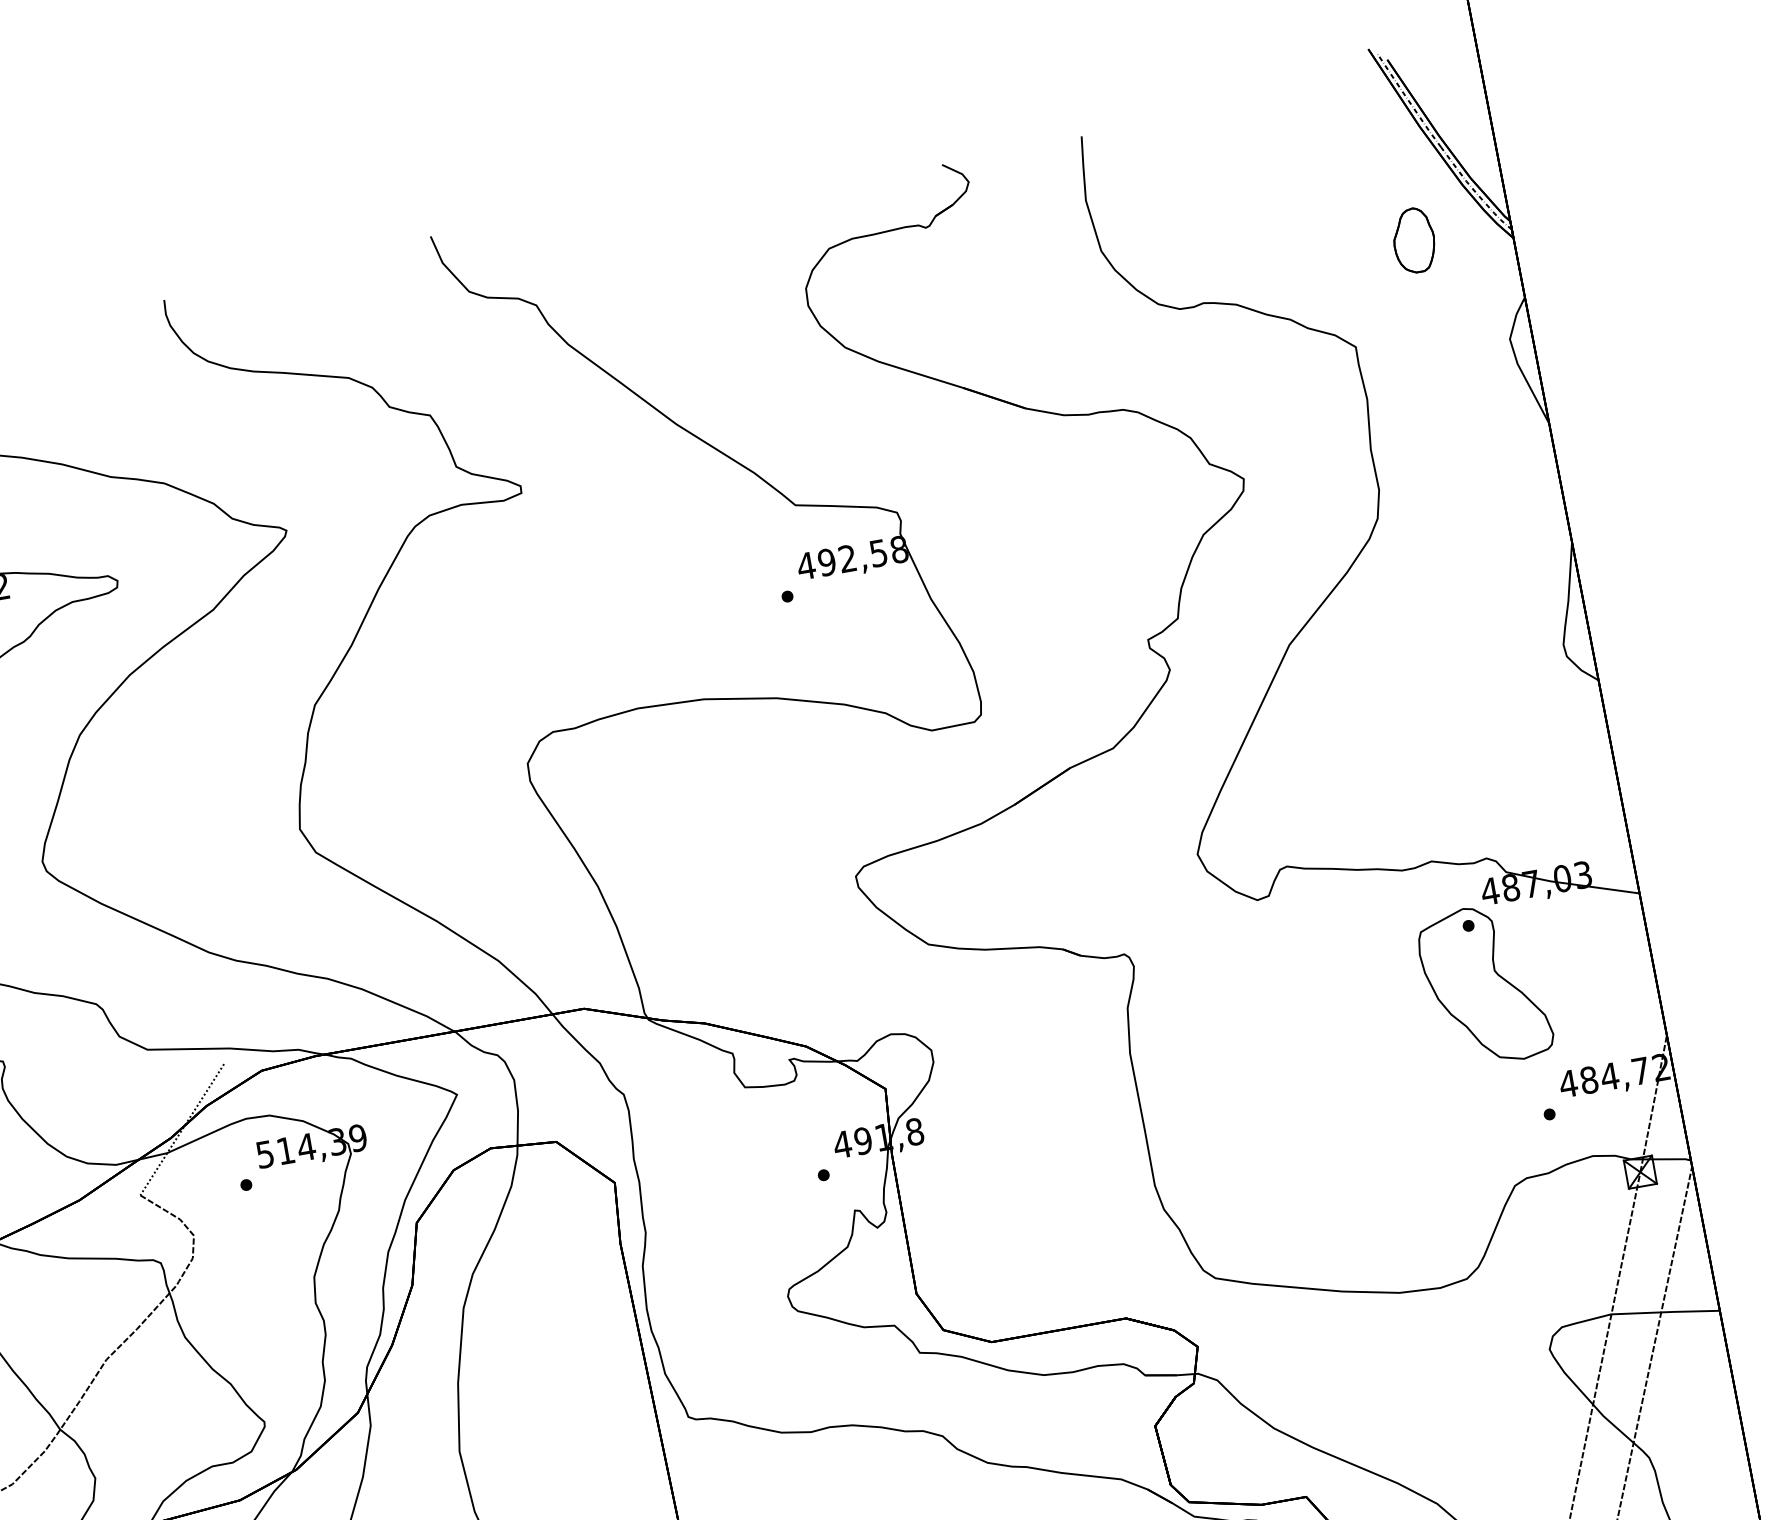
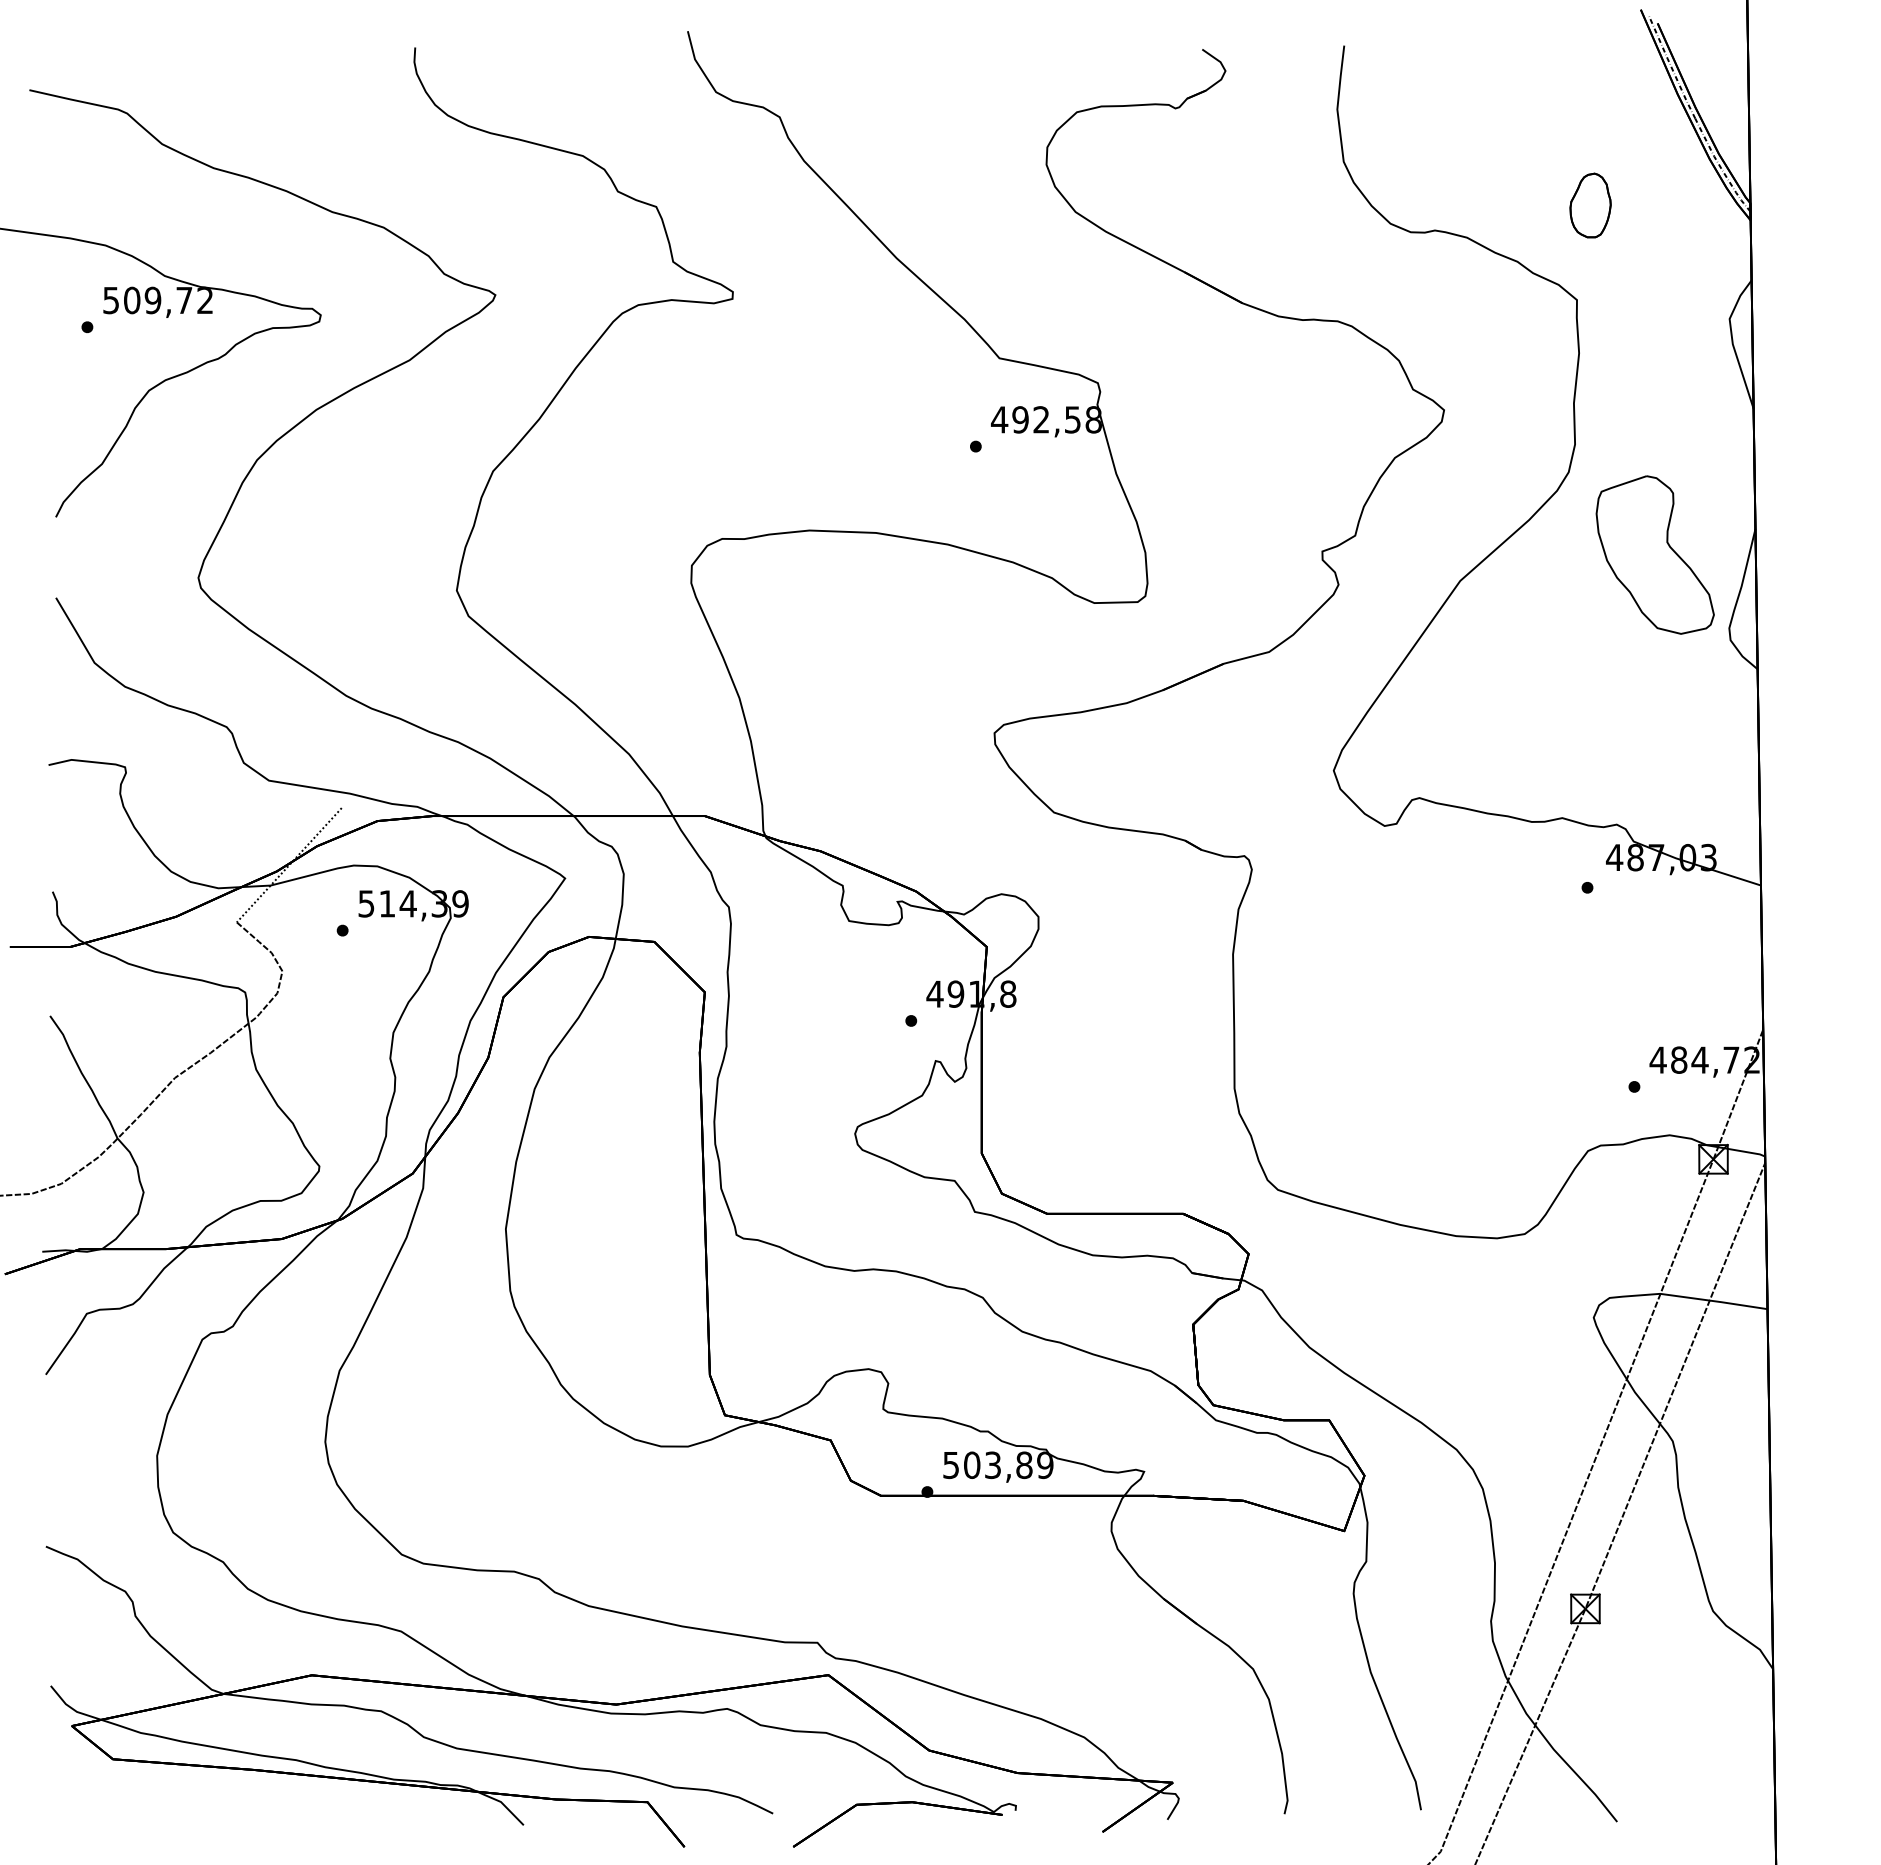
part: (1413, 240) -> (1590, 205), moved
part: (1484, 985) -> (1654, 554), moved

